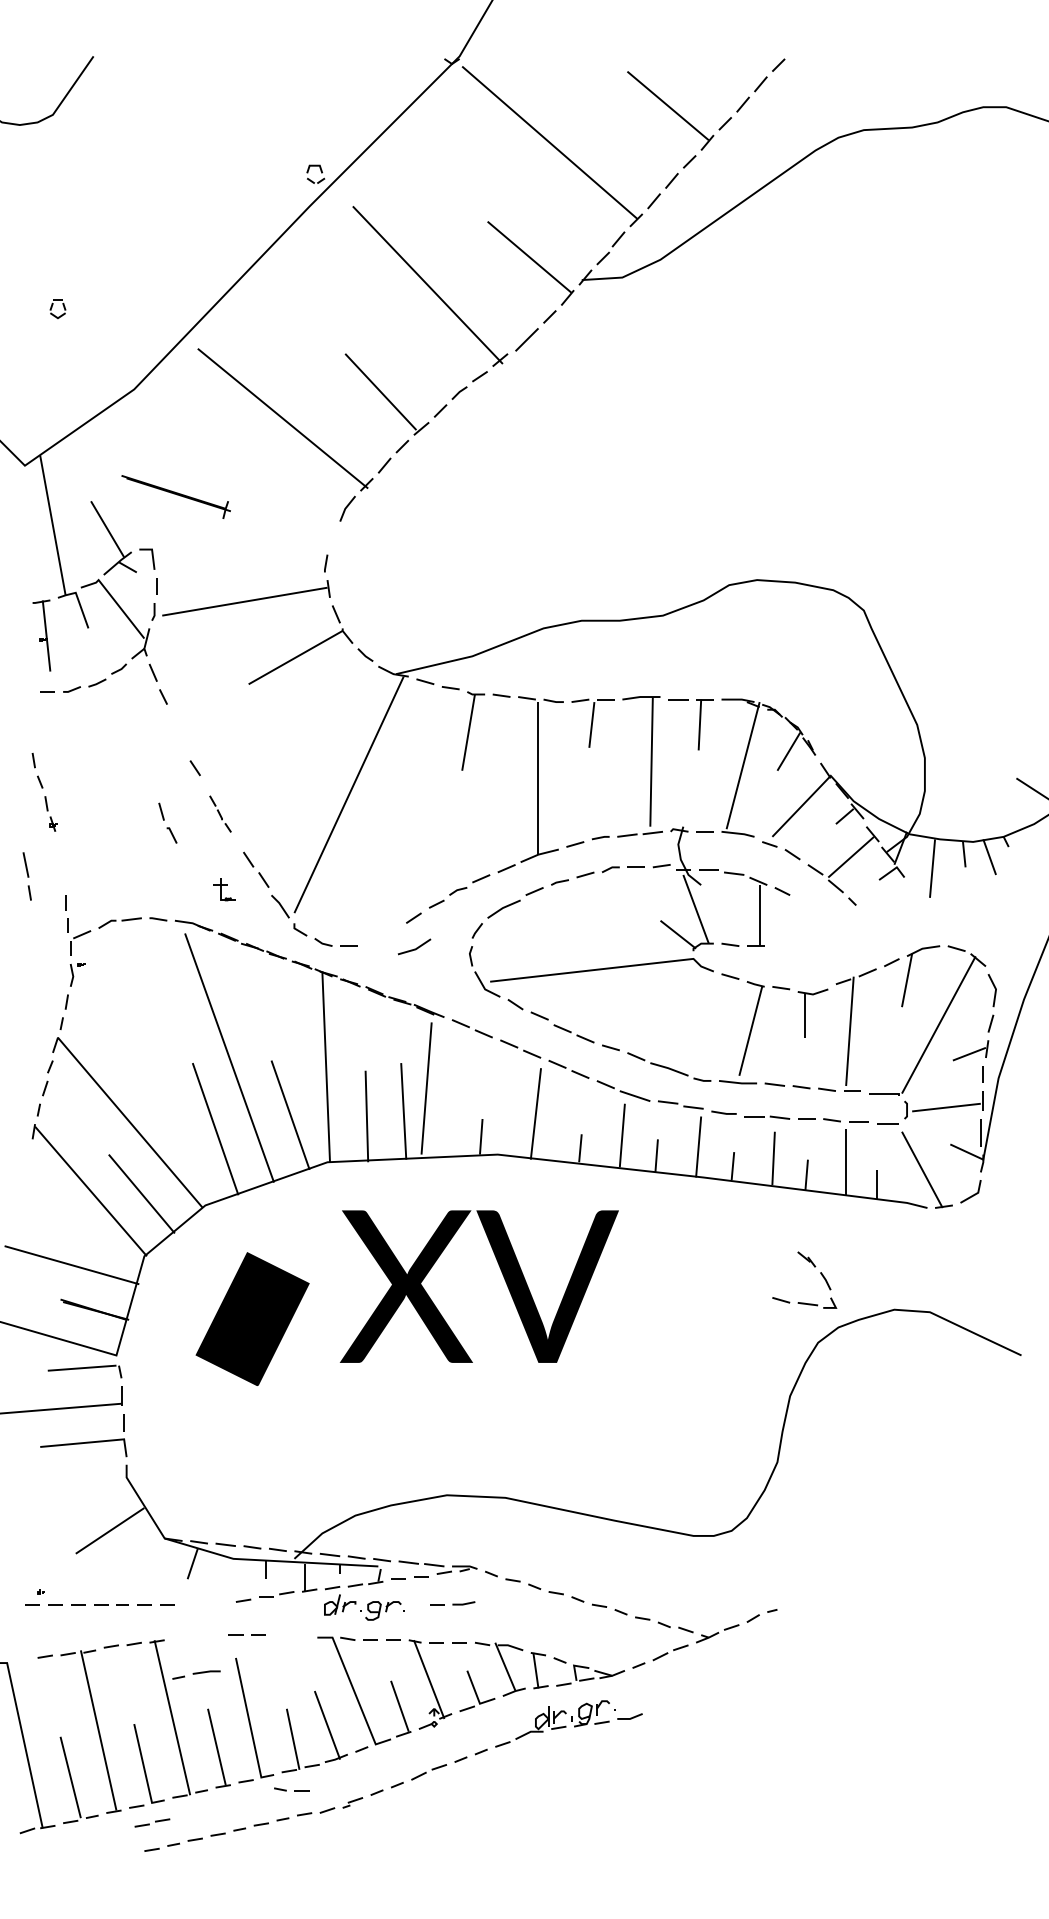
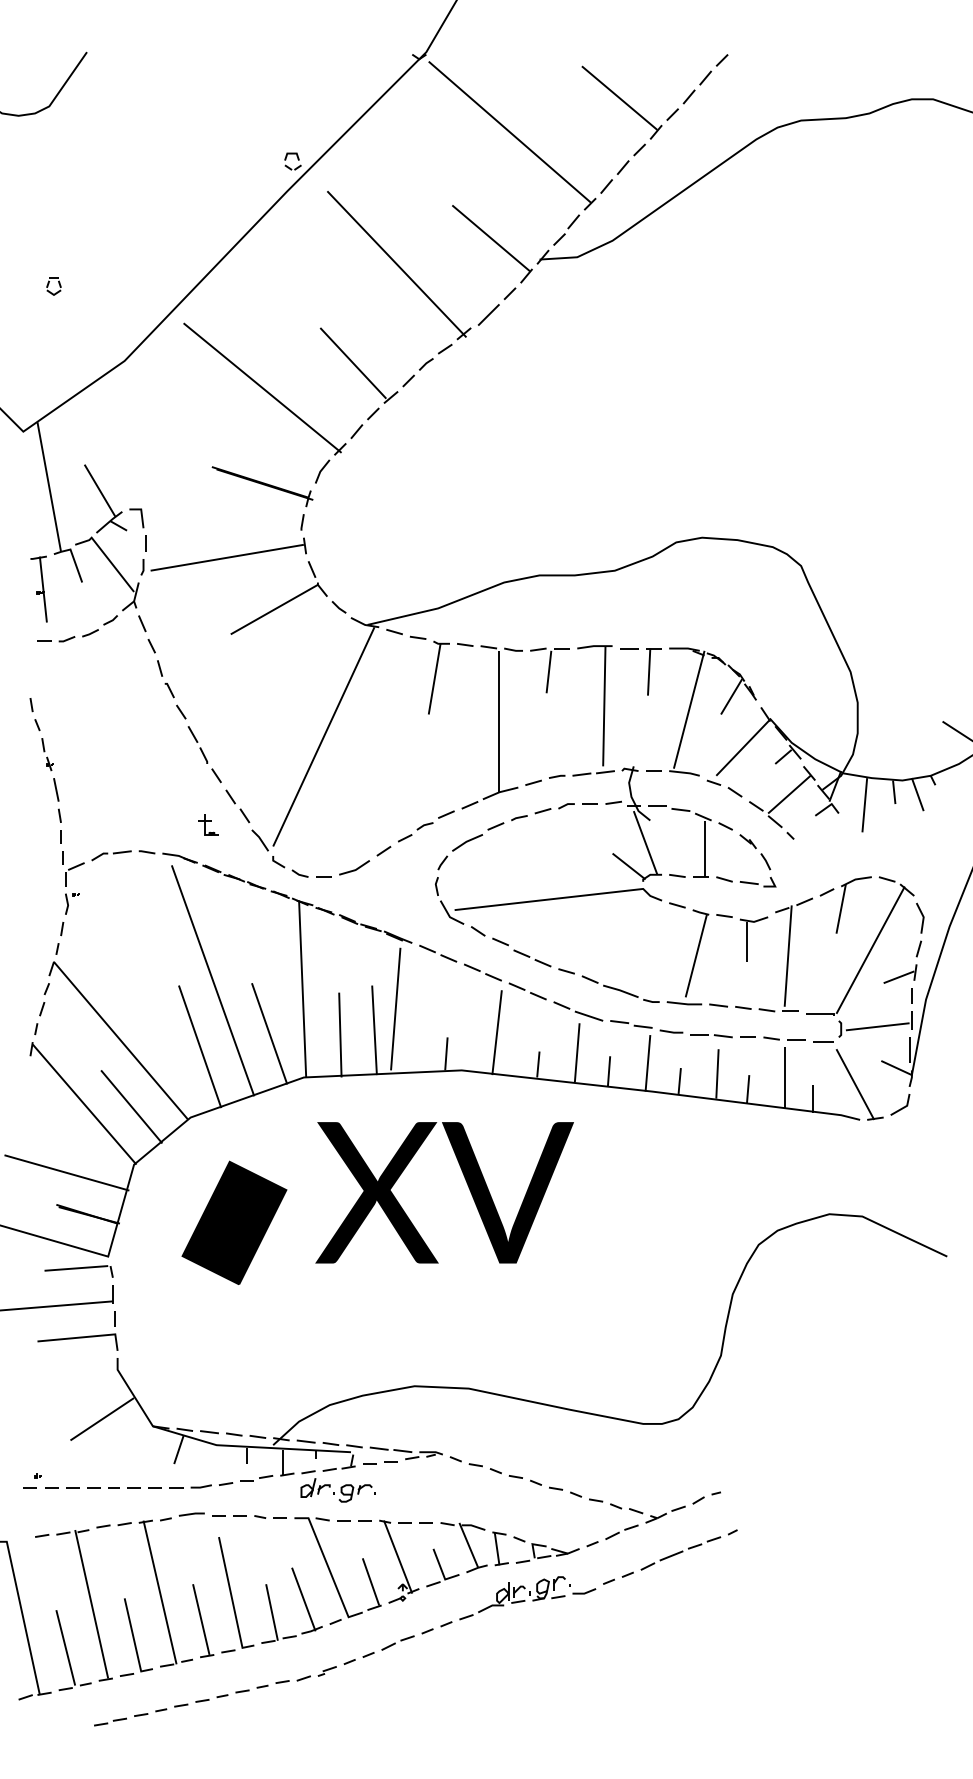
part: (176, 496) -> (262, 486), moved
part: (220, 813) -> (204, 754), size x1.67
part: (167, 823) -> (165, 679), moved
part: (27, 876) -> (57, 800), moved
line: (414, 948) -> (354, 869), moved
part: (814, 1267) -> (755, 849), moved
part: (452, 1603) -> (190, 1486), moved
part: (196, 1674) -> (182, 1516), moved
part: (722, 1678) -> (670, 1556), added
part: (291, 1788) -> (270, 1516), moved
part: (152, 1822) -> (110, 1721), moved

